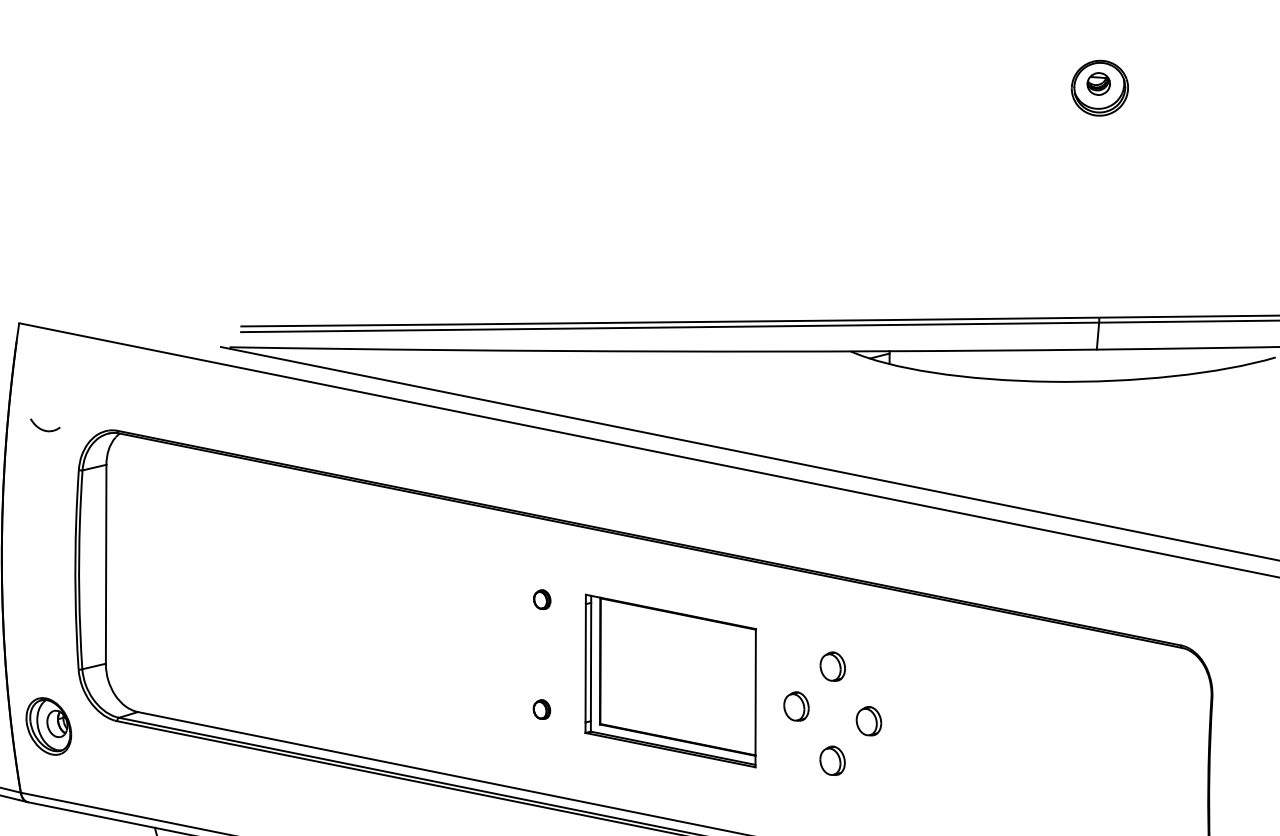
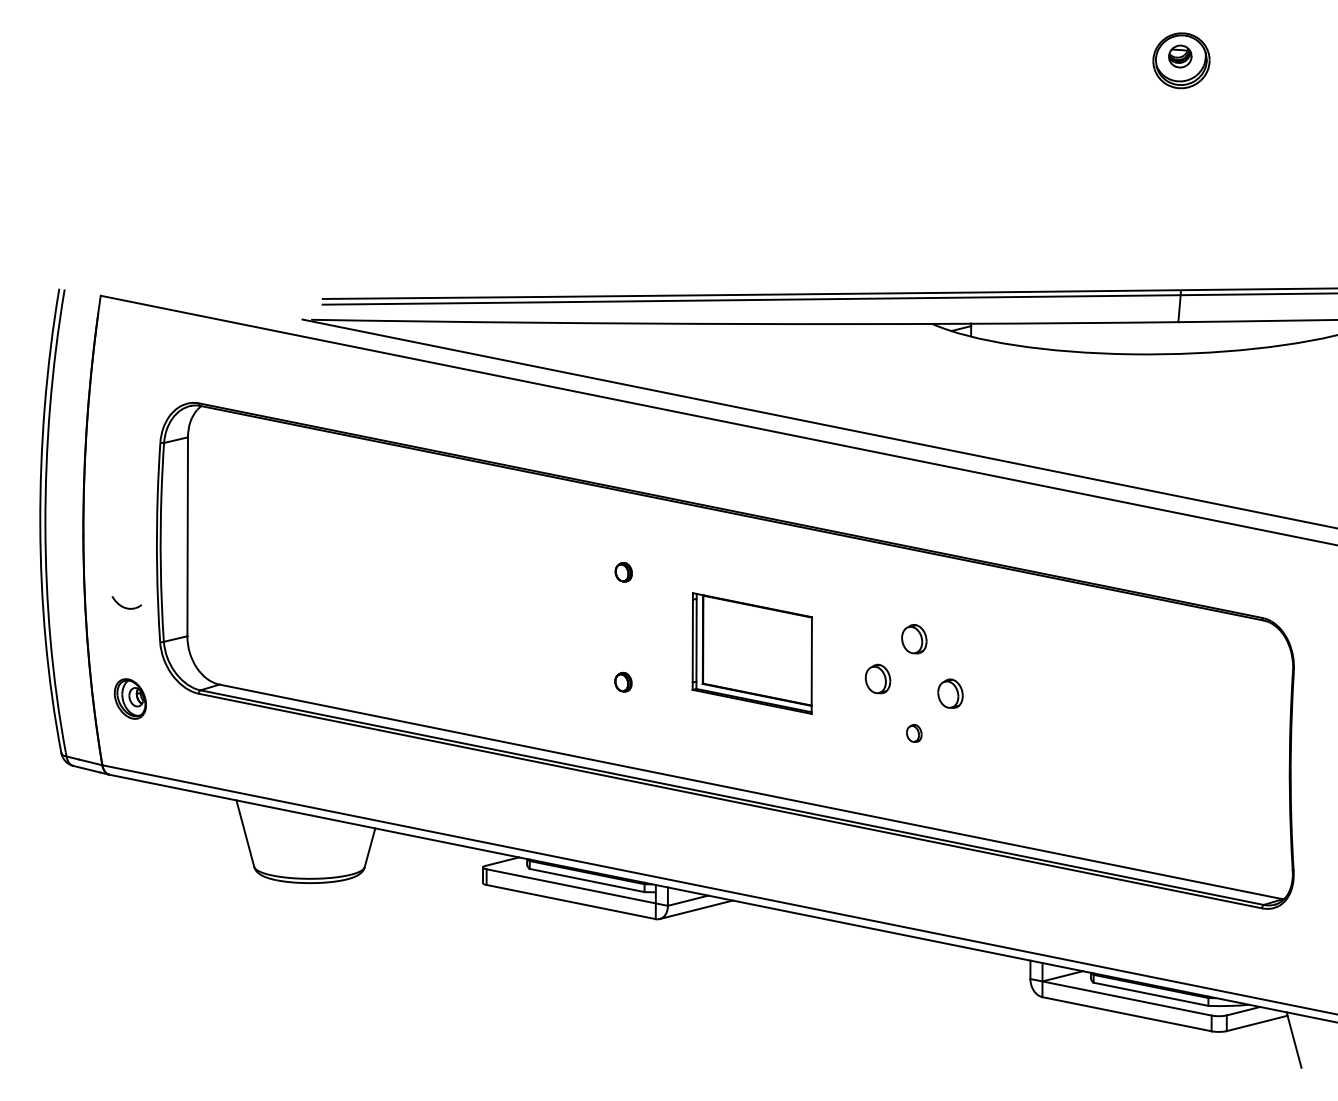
part: (44, 424) -> (126, 602), moved
part: (670, 680) -> (752, 653), size x0.7
part: (48, 725) -> (130, 698), size x0.7
part: (832, 760) -> (914, 733), size x0.6

